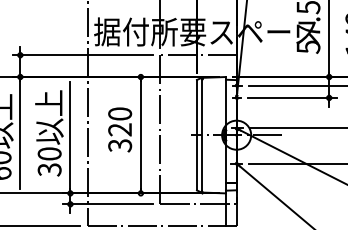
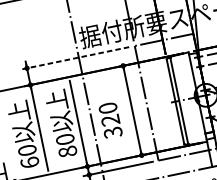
line: (82, 55) -> (74, 58), solid -> dashed
text: (120, 129) -> (110, 120), moved
text: (49, 169) -> (67, 151), 30 -> 80

